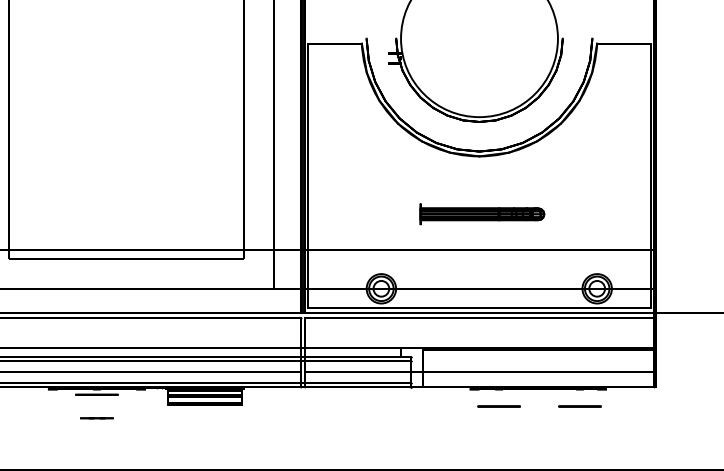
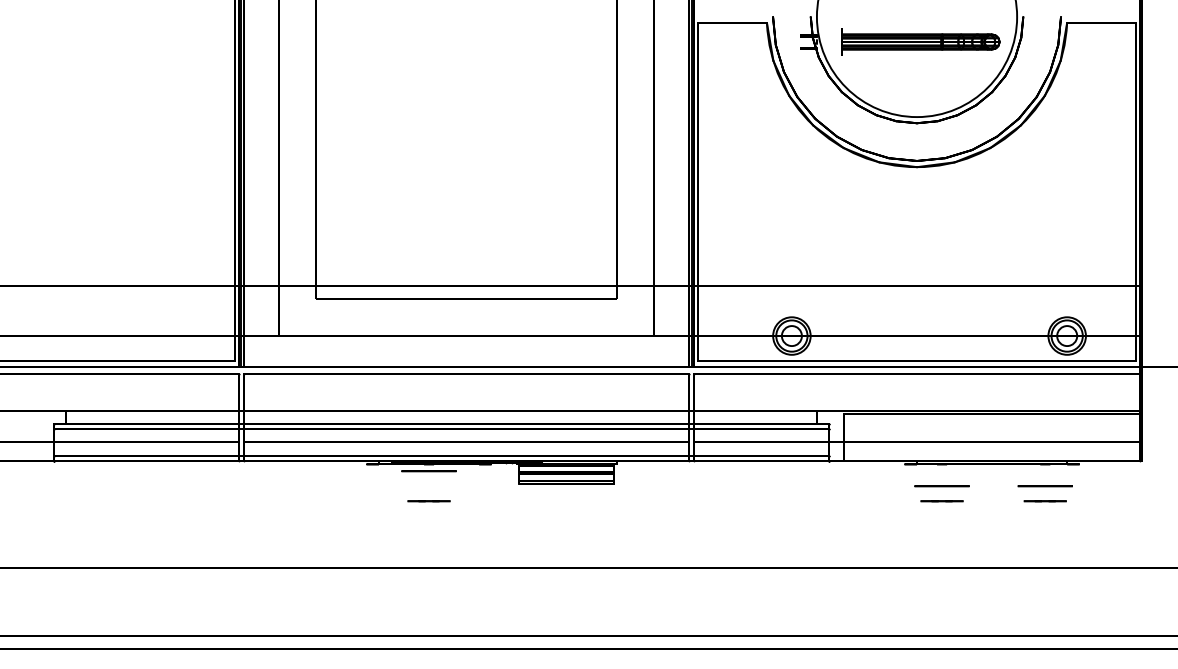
part: (482, 213) -> (920, 41), moved
line: (498, 418) -> (941, 501), added
line: (579, 418) -> (1044, 501), added

